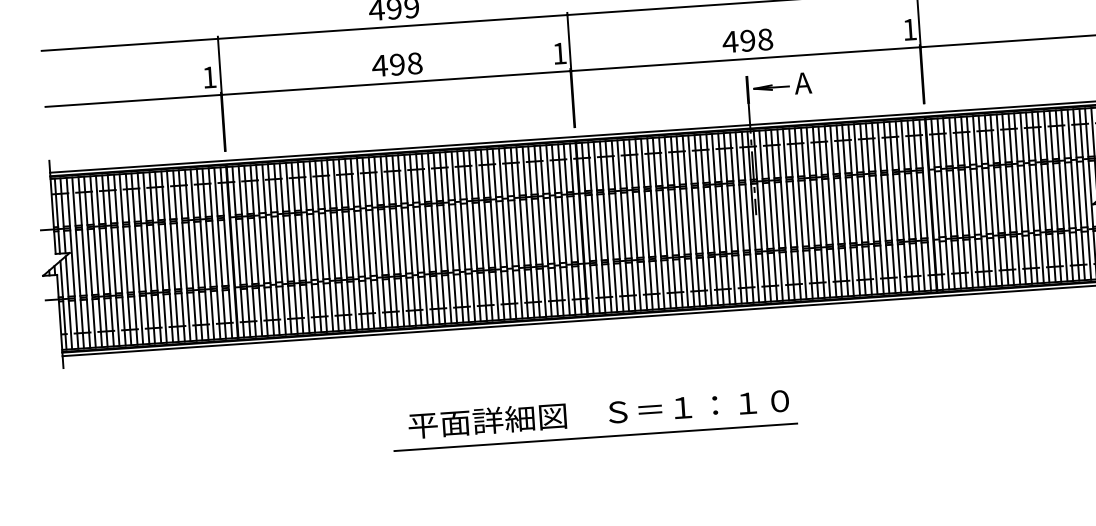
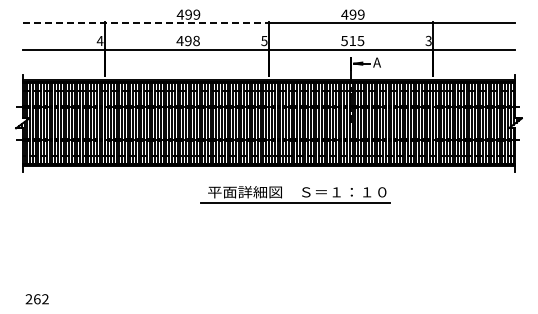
text: (909, 28) -> (428, 40), 1 -> 3
line: (305, 33) -> (146, 23), solid -> dashed
text: (747, 39) -> (352, 40), 498 -> 515
text: (559, 54) -> (264, 41), 1 -> 5
text: (208, 76) -> (99, 40), 1 -> 4
part: (610, 419) -> (302, 195), moved

